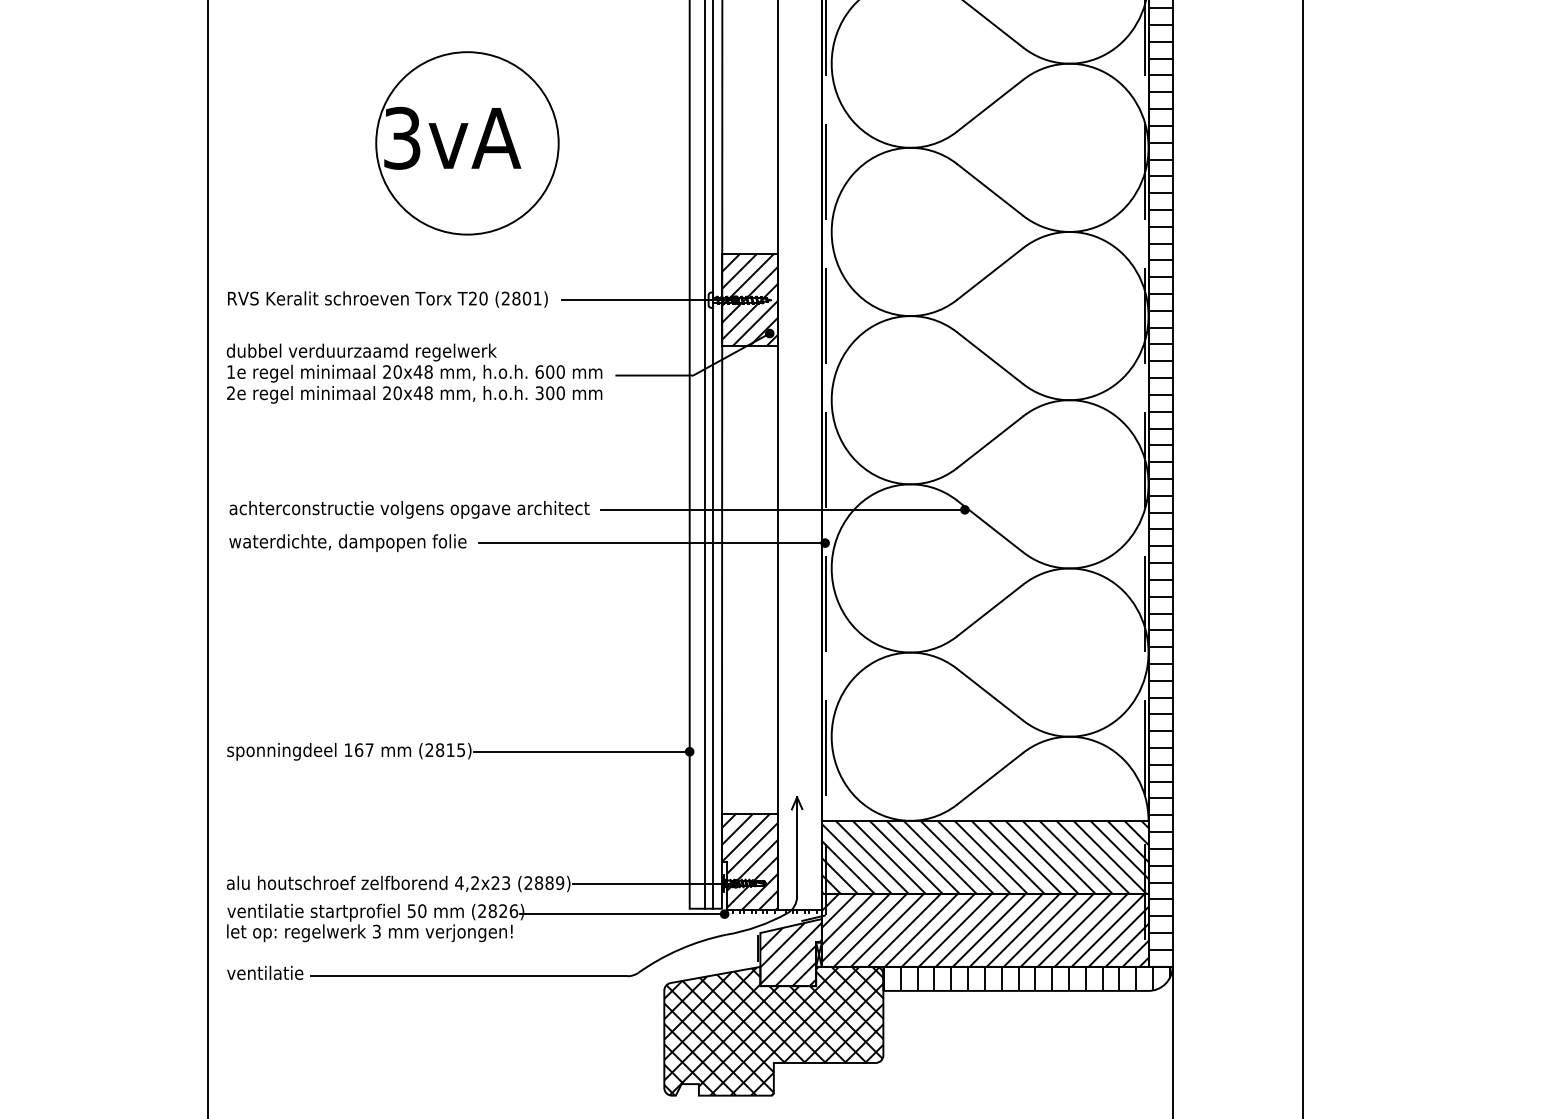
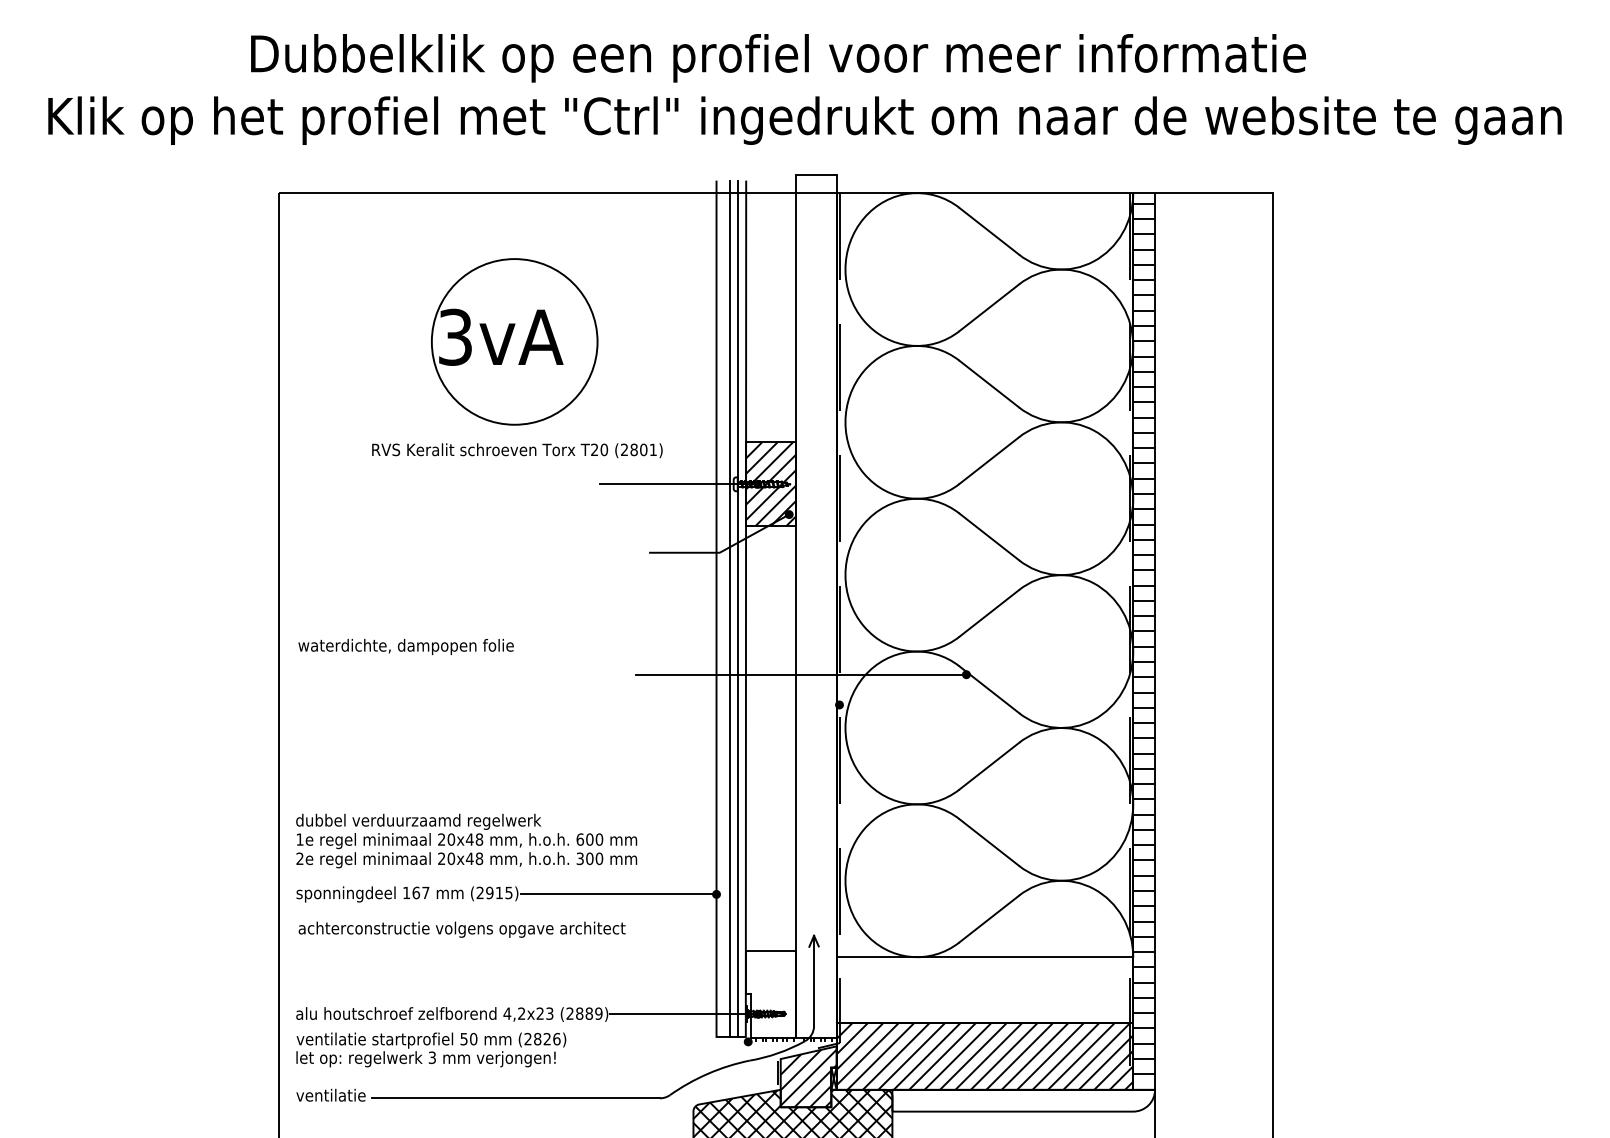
text: (387, 299) -> (517, 450), moved
text: (414, 373) -> (466, 840), moved
text: (408, 509) -> (461, 929), moved
text: (347, 542) -> (405, 646), moved
line: (652, 542) -> (682, 704), removed
text: (439, 750) -> (489, 893), (2815) -> (2915)
hatch: (984, 857) -> (984, 990), removed
hatch: (749, 860) -> (770, 993), removed
line: (622, 913) -> (655, 1041), removed
hatch: (1026, 978) -> (1022, 1100), removed

